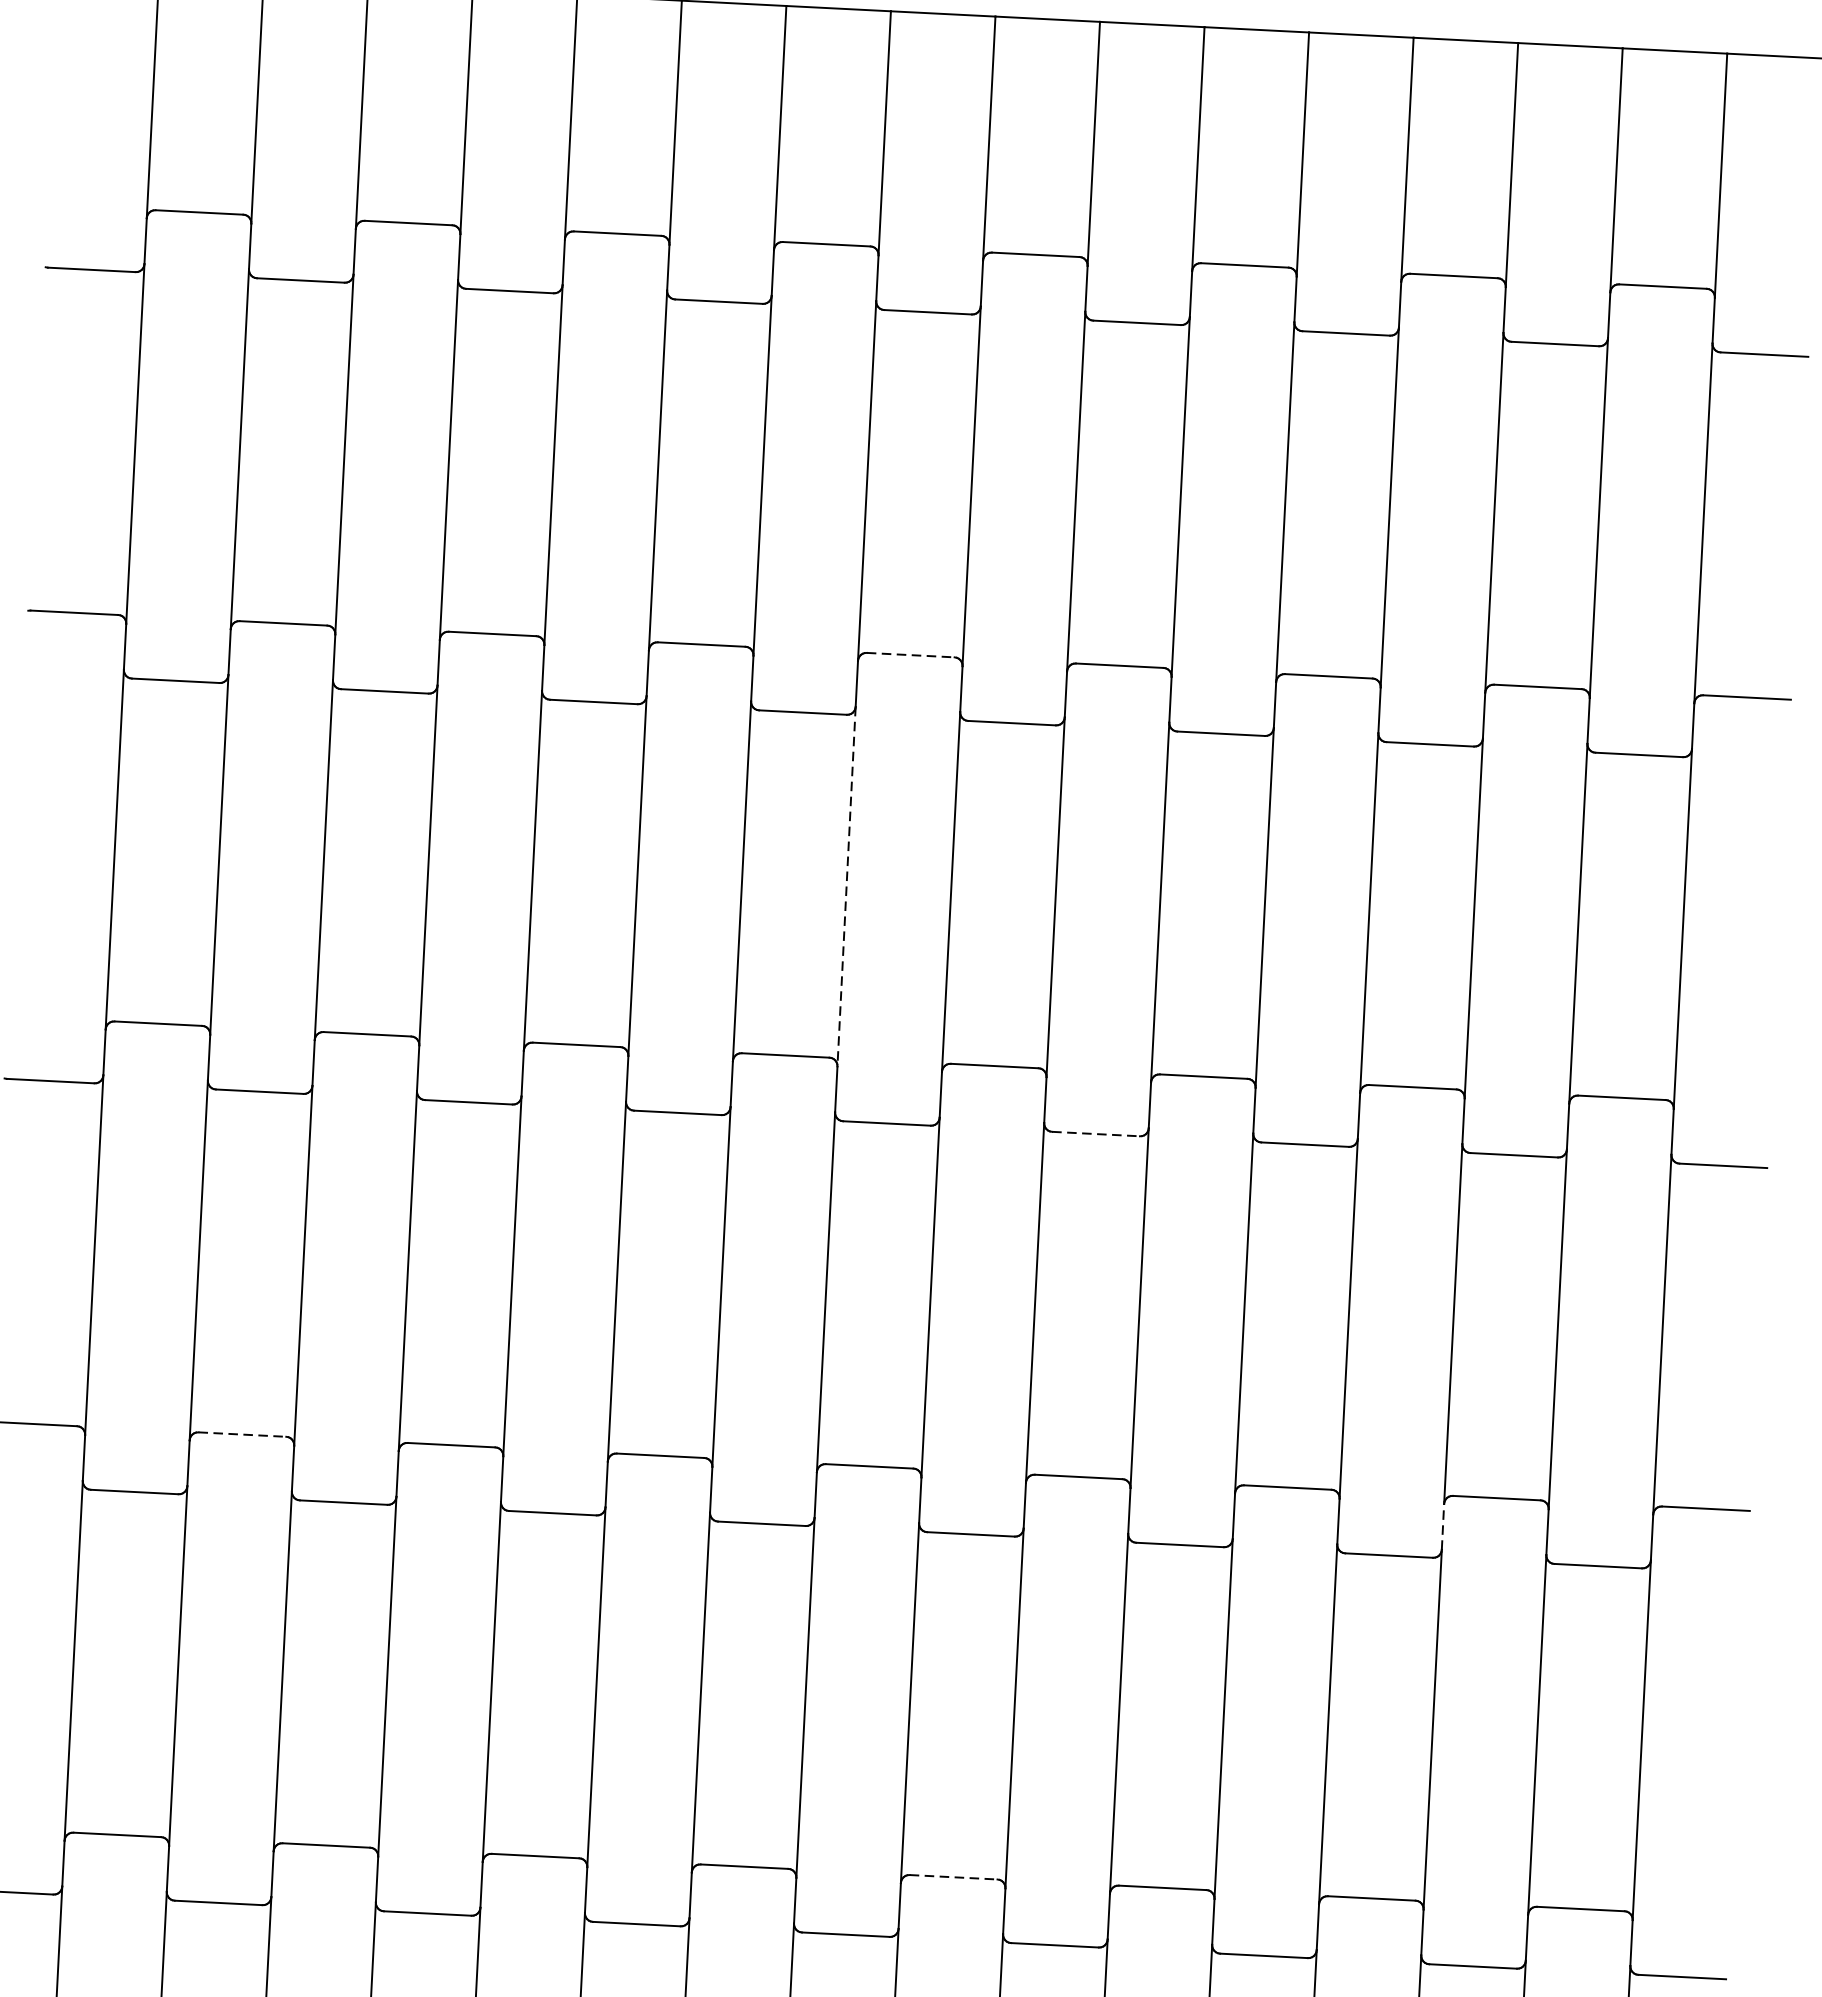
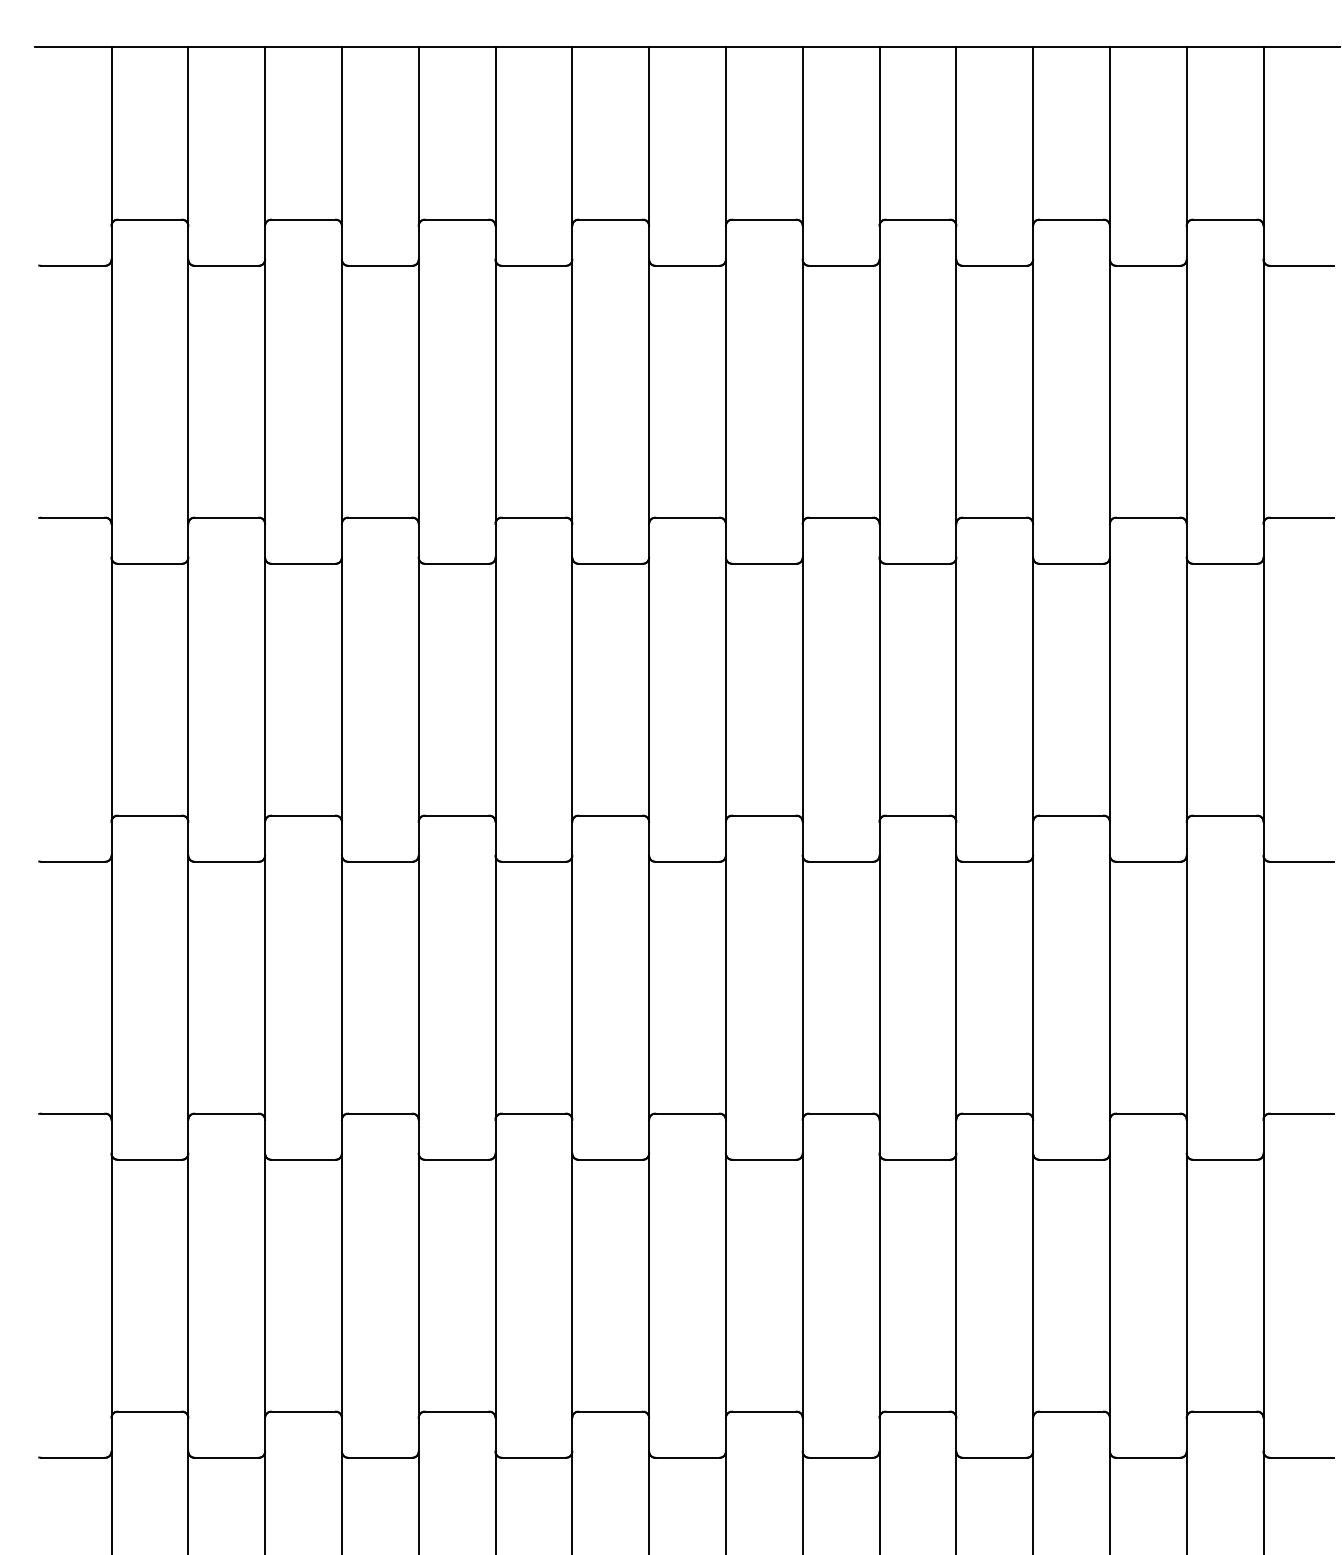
line: (912, 654) -> (688, 517), dashed -> solid
line: (847, 887) -> (649, 690), dashed -> solid
line: (1096, 1133) -> (841, 861), dashed -> solid
line: (243, 1434) -> (227, 1113), dashed -> solid
line: (1442, 1526) -> (1109, 1136), dashed -> solid
line: (953, 1877) -> (764, 1411), dashed -> solid

